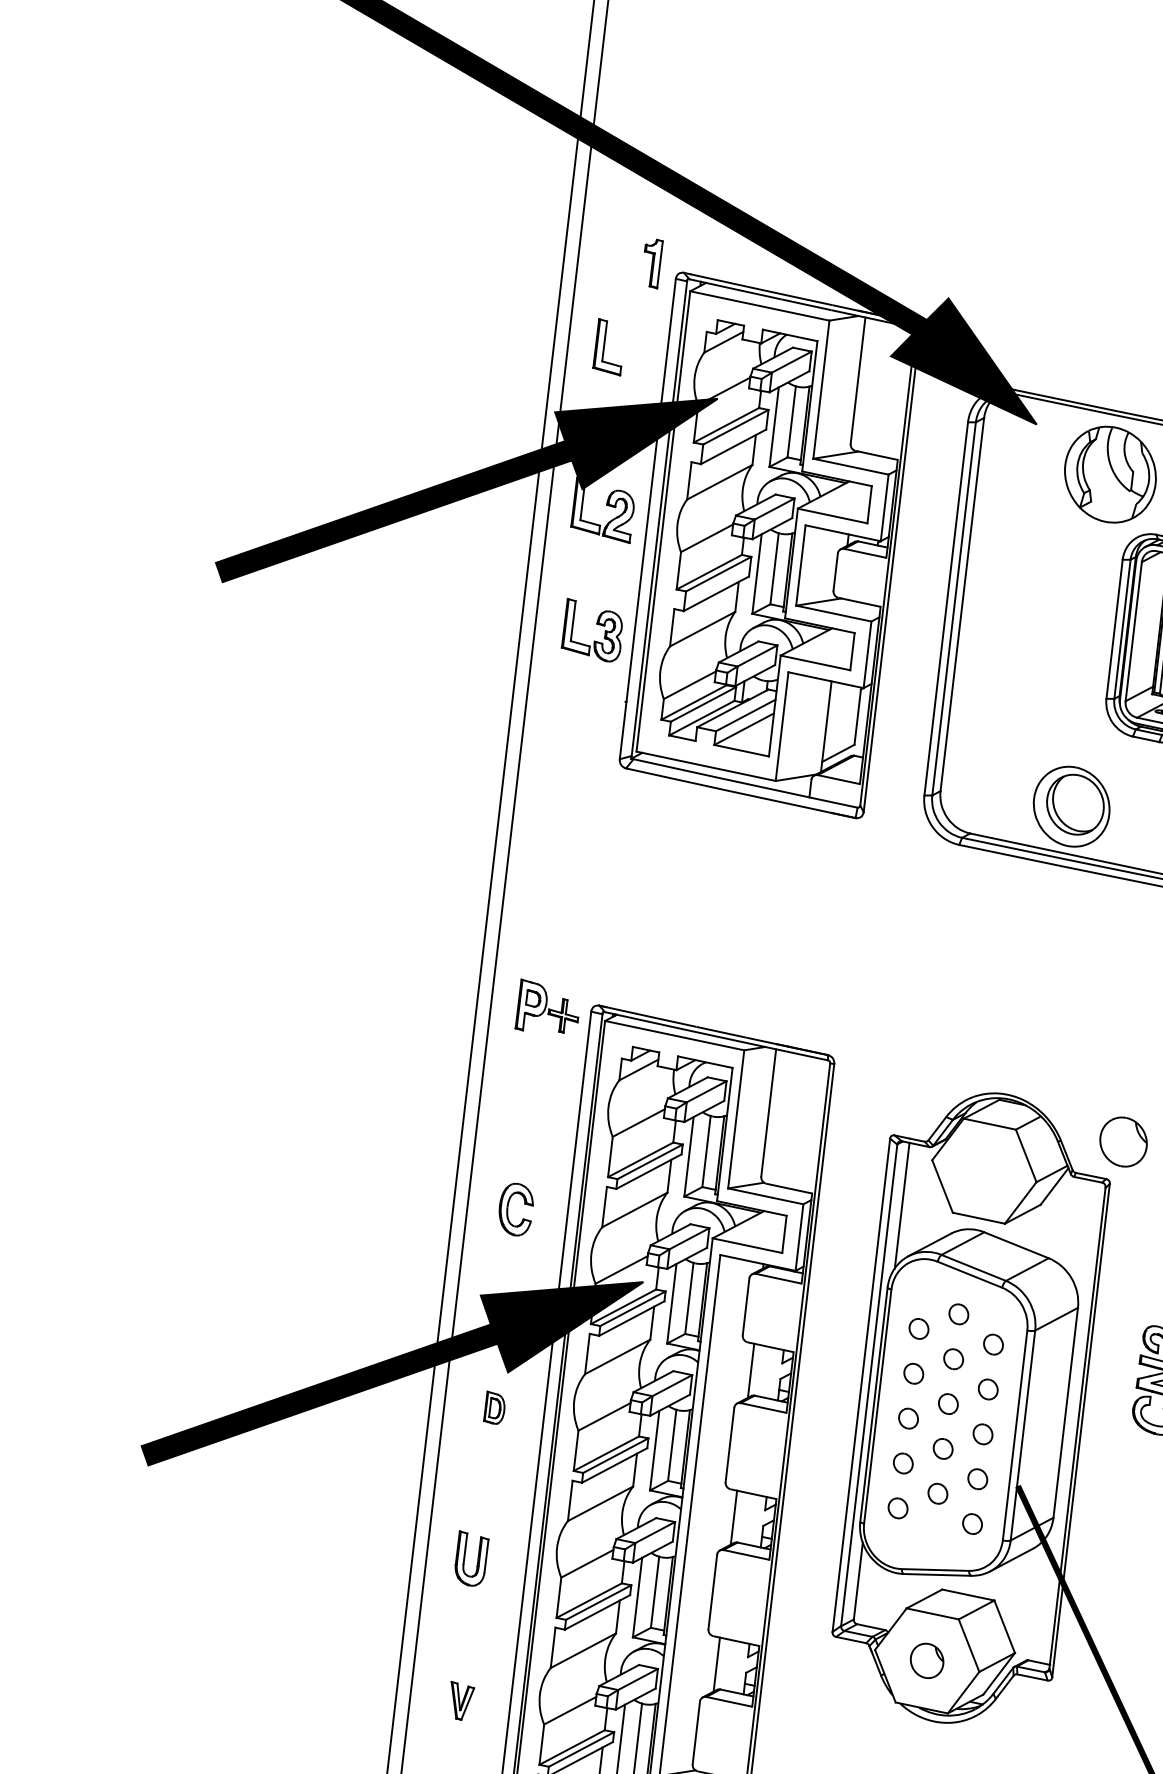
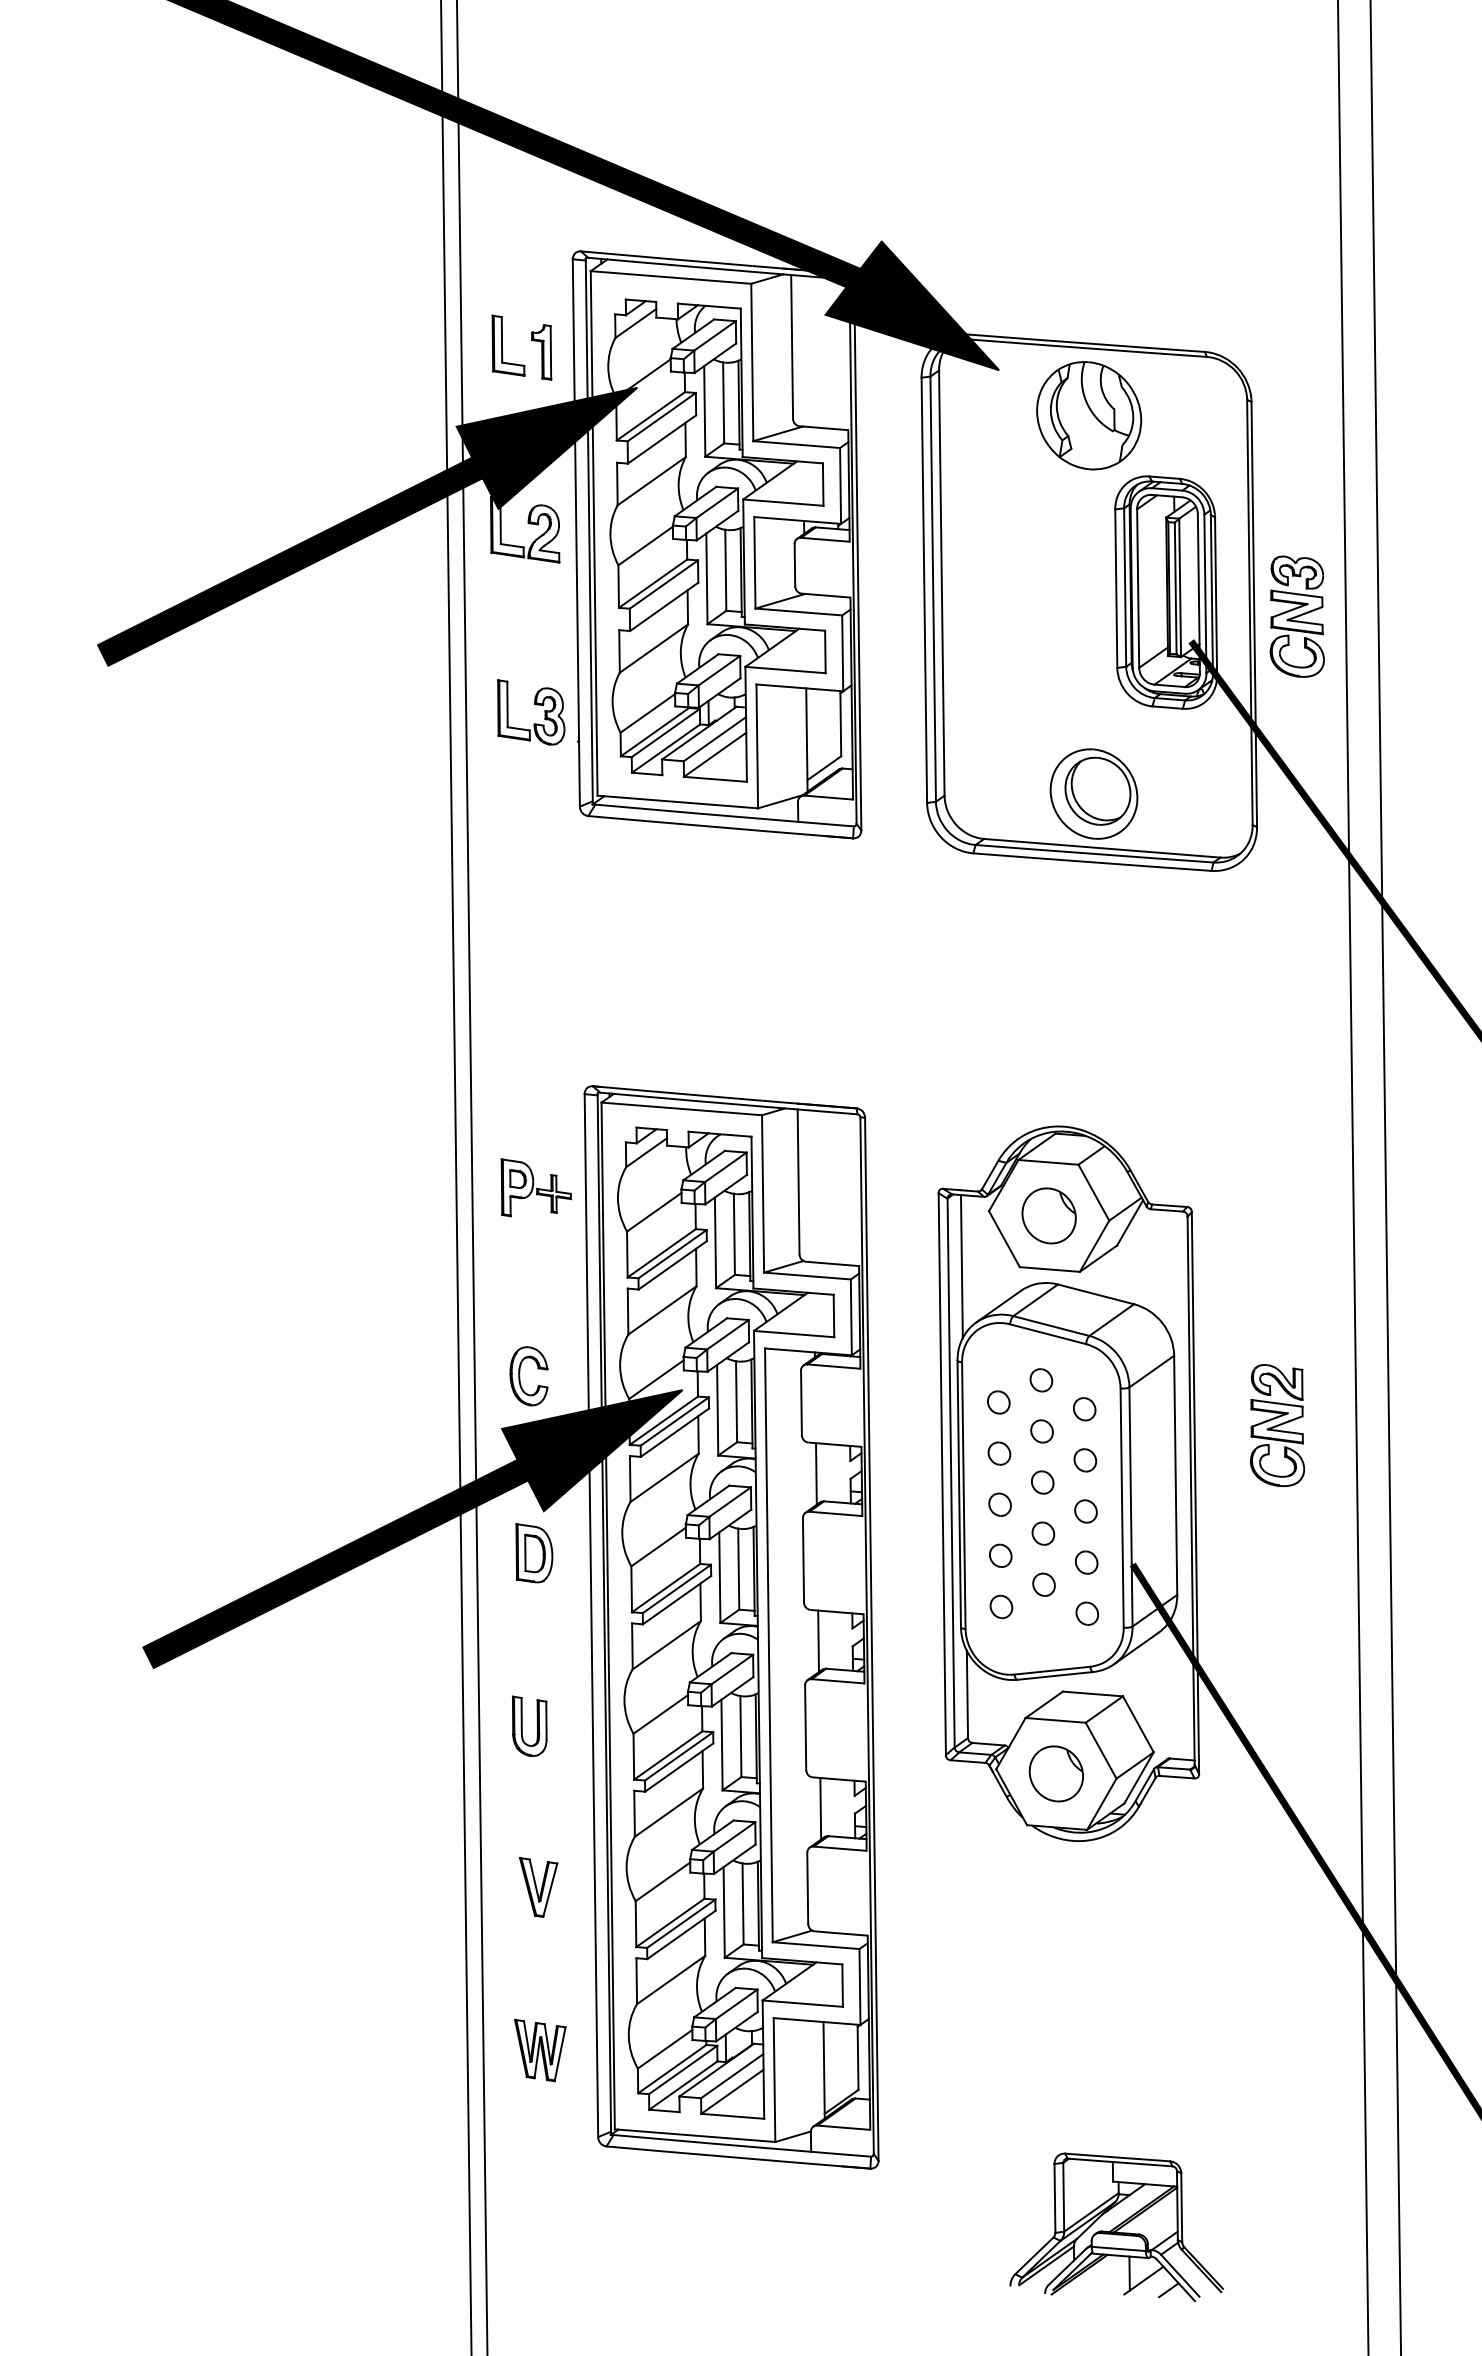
part: (651, 263) -> (541, 352), moved
part: (596, 624) -> (534, 704), moved
part: (547, 1008) -> (535, 1187), moved
part: (1123, 1141) -> (1048, 1215), moved
part: (508, 1208) -> (520, 1376), moved
part: (495, 1408) -> (534, 1553), size x1.67
part: (926, 1660) -> (1055, 1773), size x1.43
part: (460, 1701) -> (538, 1887), size x1.43

